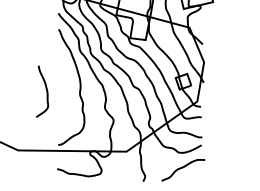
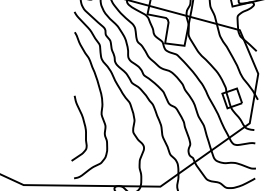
curve: (46, 91) -> (84, 128), moved

